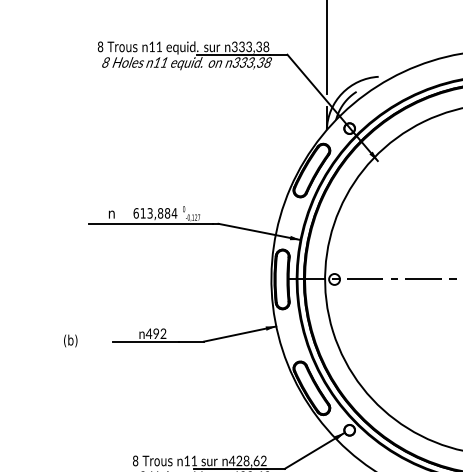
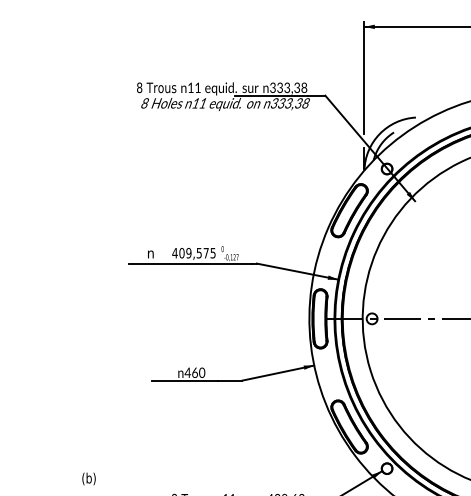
text: (154, 212) -> (193, 252), 613,884 -> 409,575
text: (159, 333) -> (198, 372), 492 -> 460
text: (70, 340) -> (88, 478), moved

